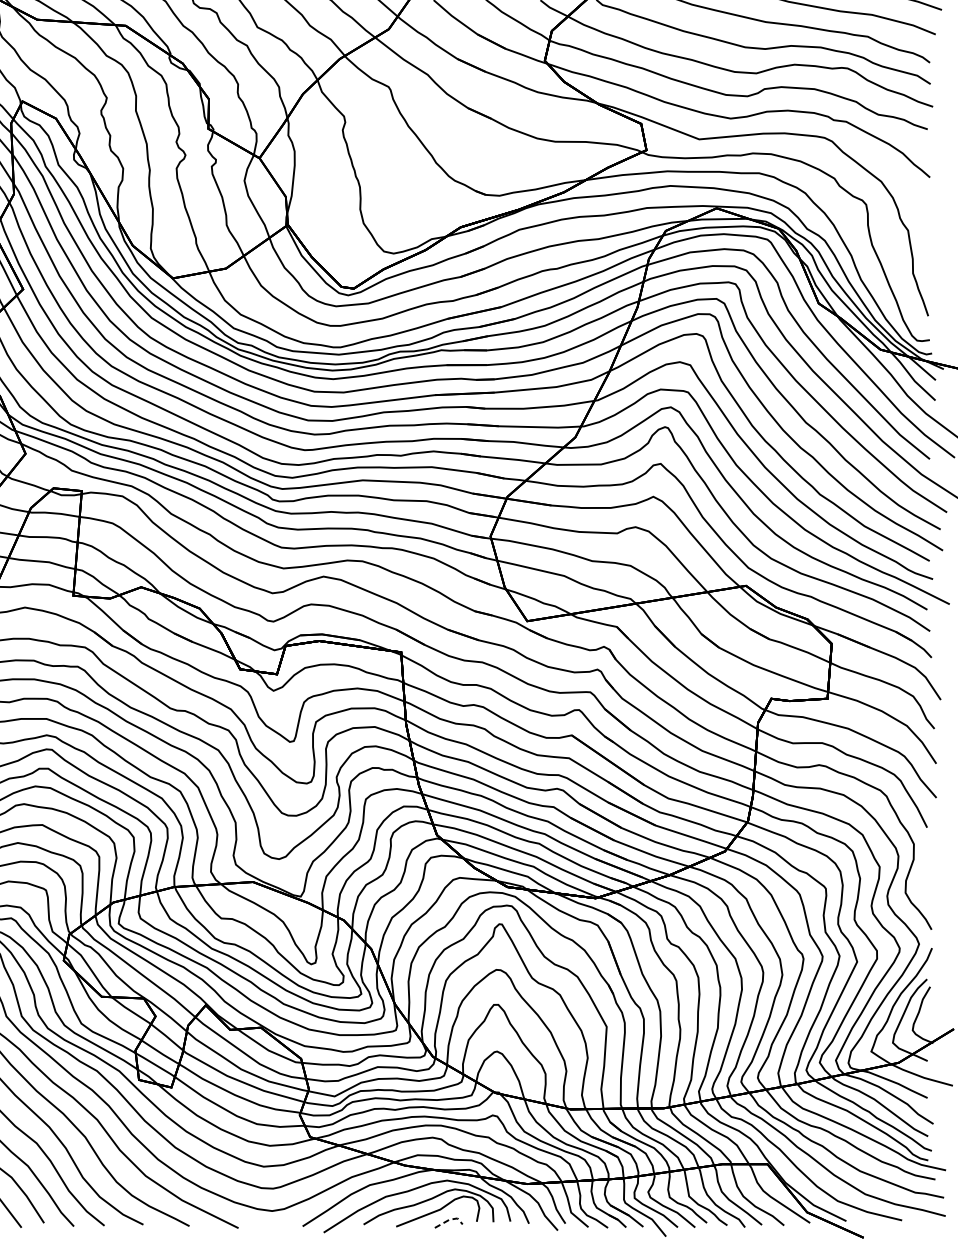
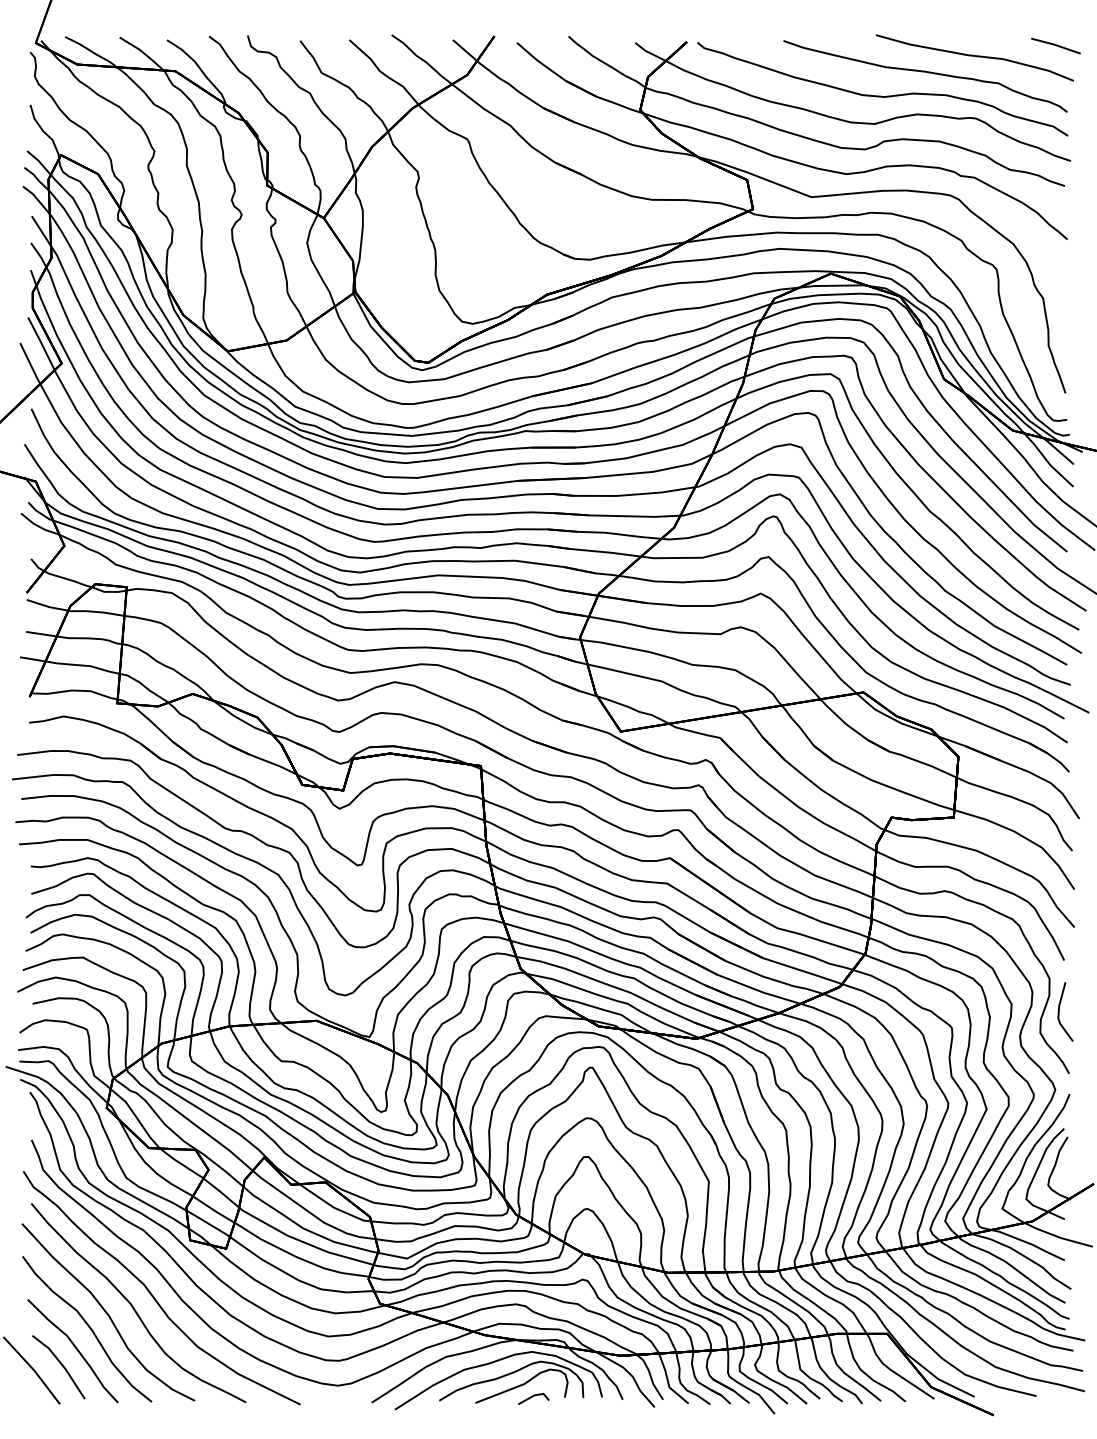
line: (922, 873) -> (1059, 1011), added
line: (449, 1219) -> (534, 1395), dashed -> solid

